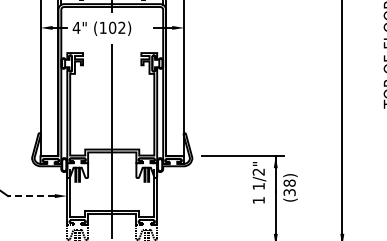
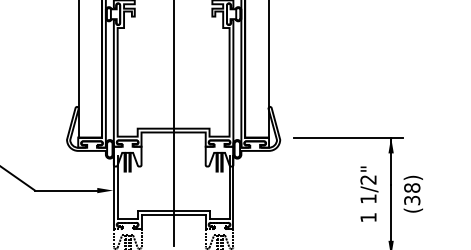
text: (259, 182) -> (369, 193), moved
text: (290, 187) -> (413, 193), moved
line: (30, 196) -> (64, 191), dashed -> solid

